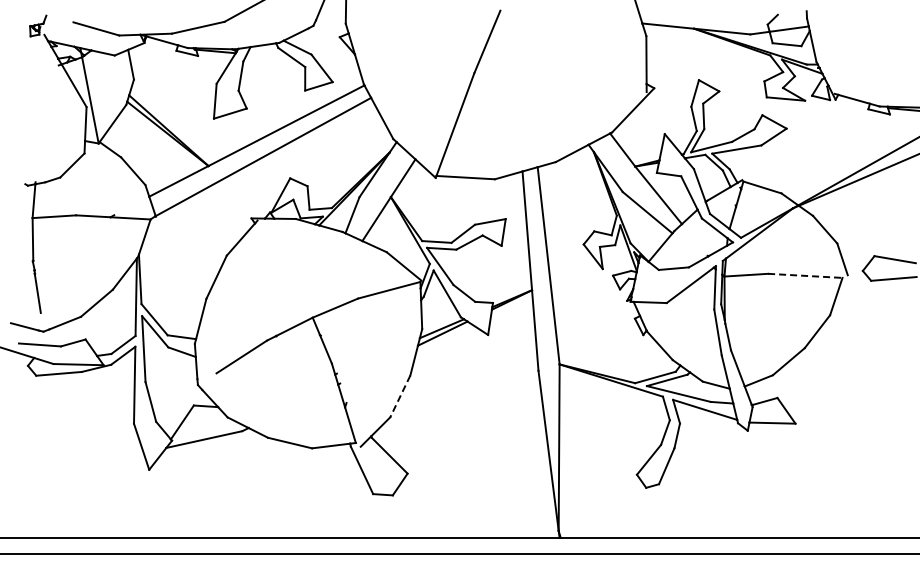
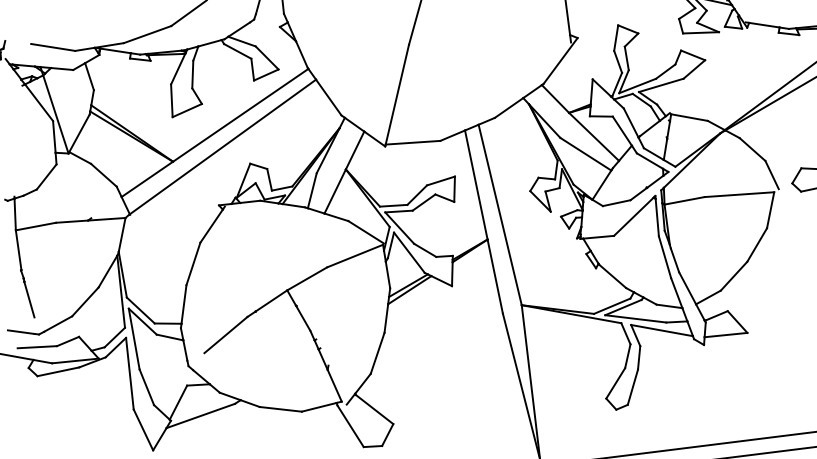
line: (805, 275) -> (739, 194), dashed -> solid
line: (400, 396) -> (377, 353), dashed -> solid

